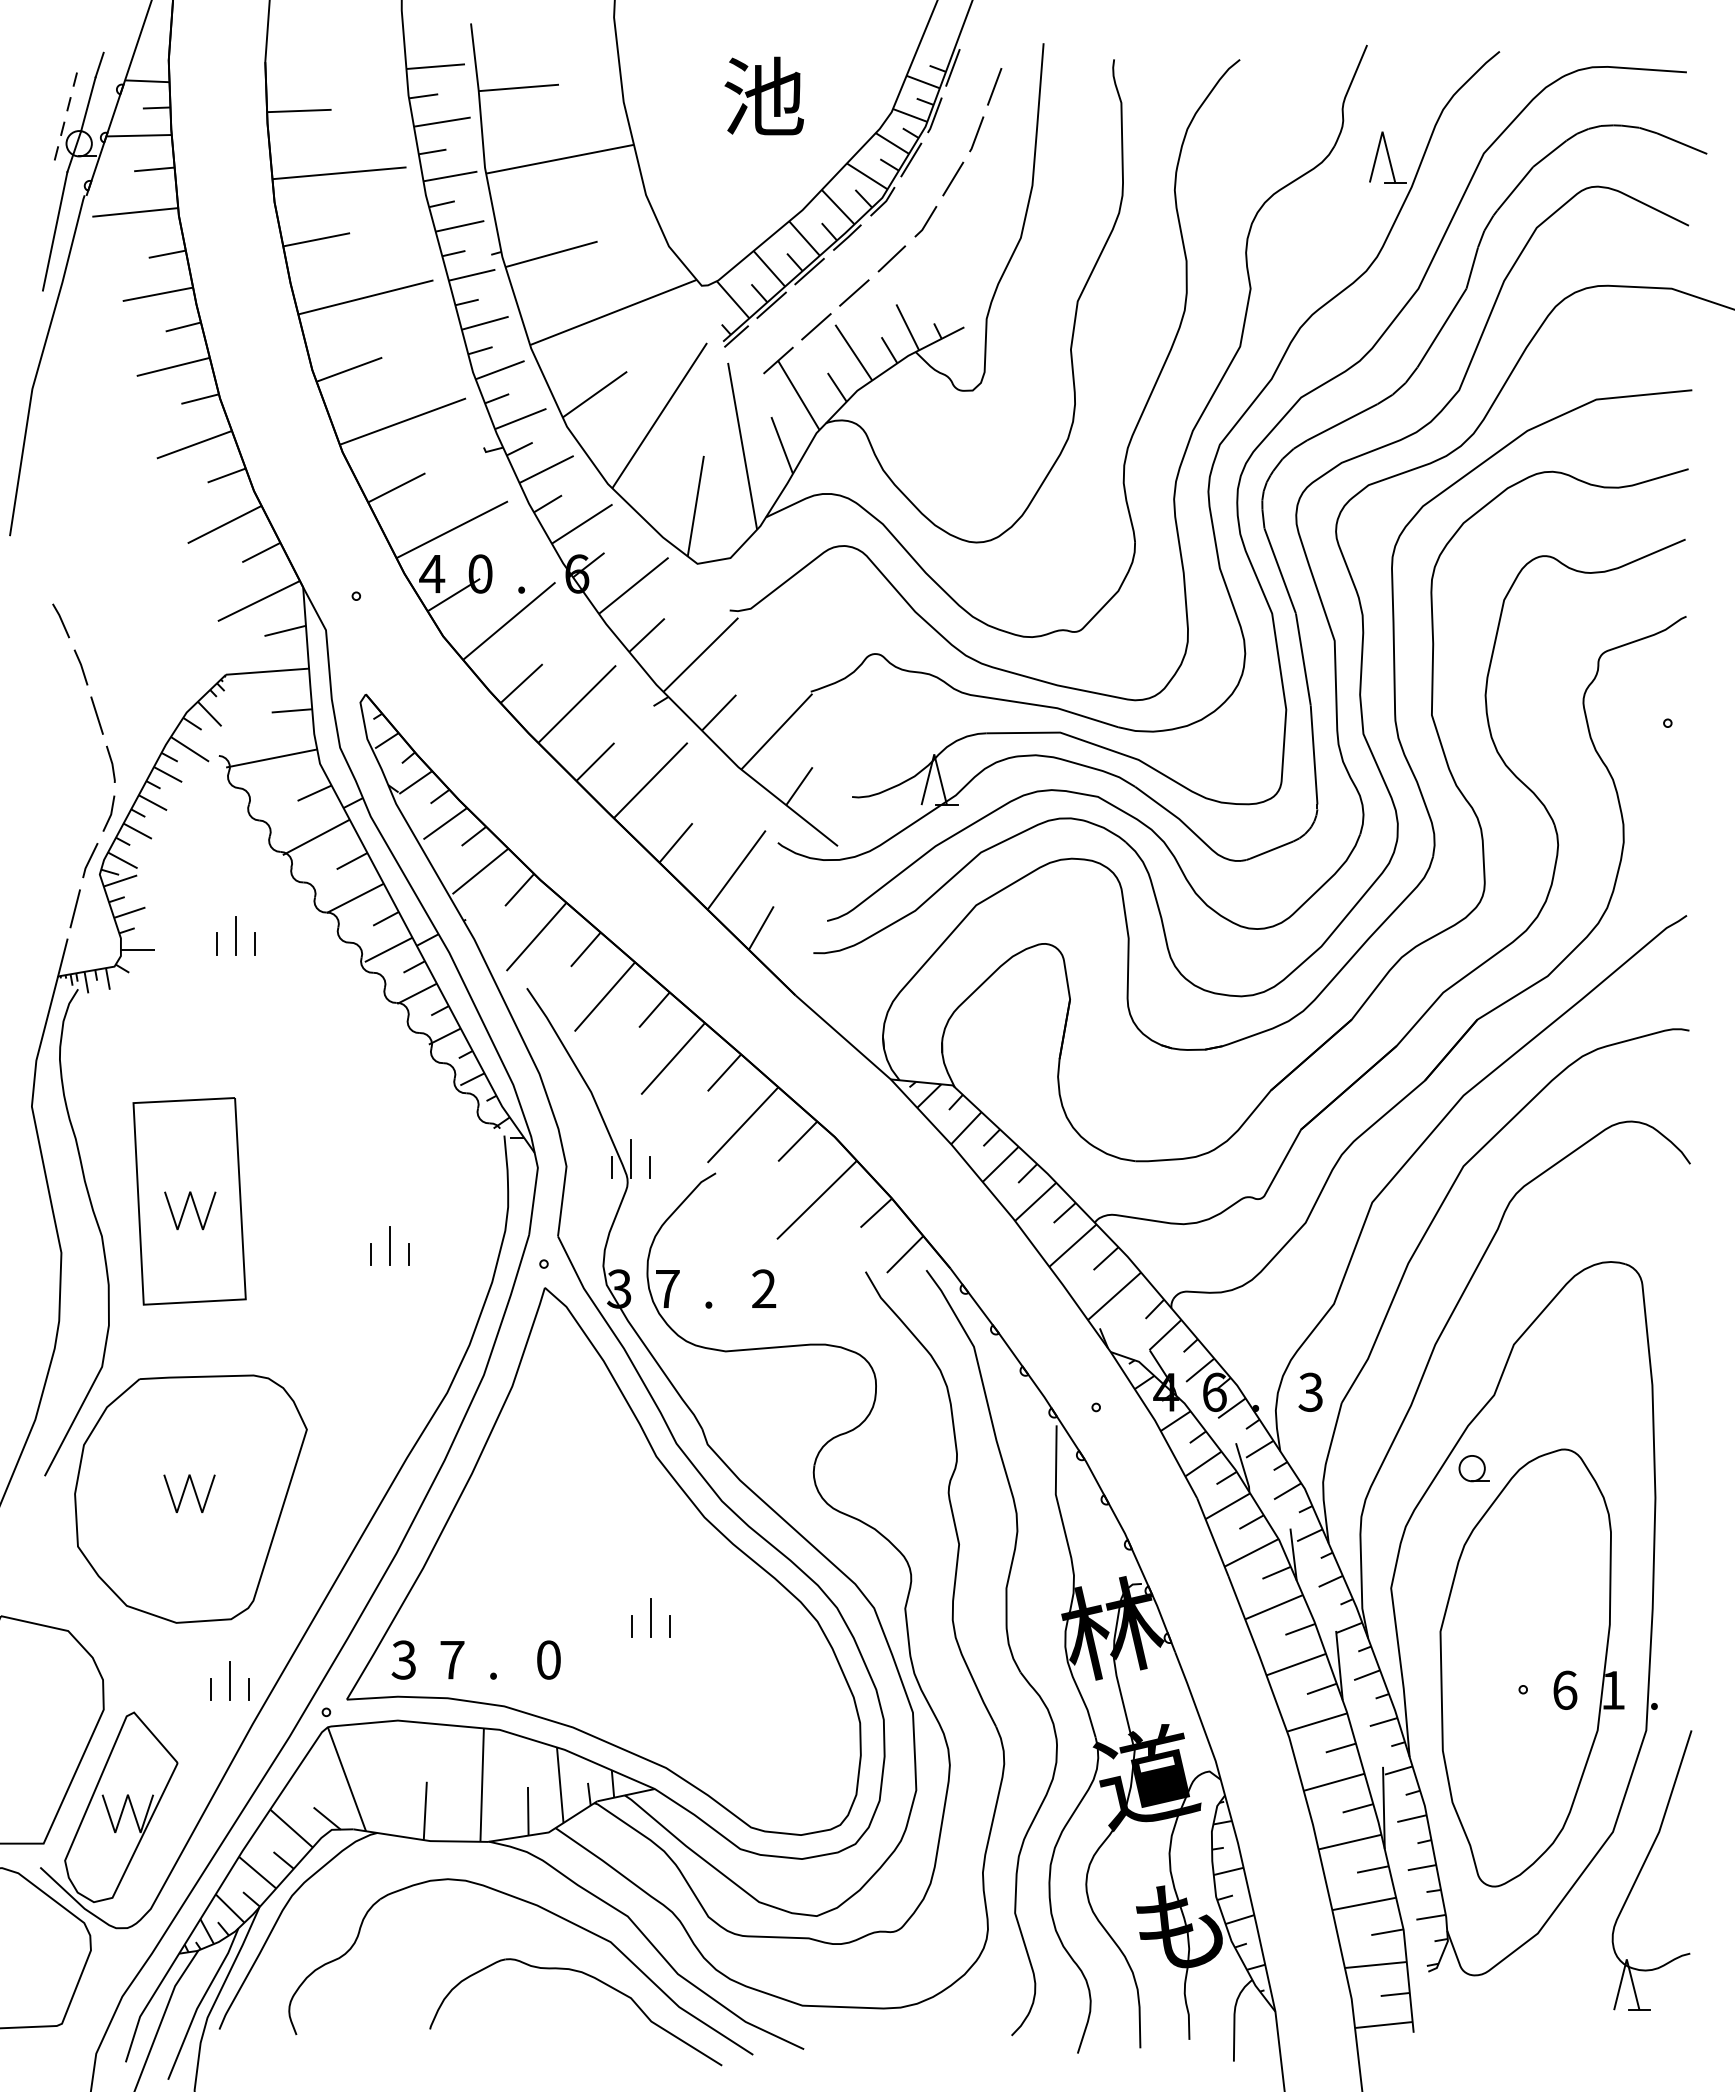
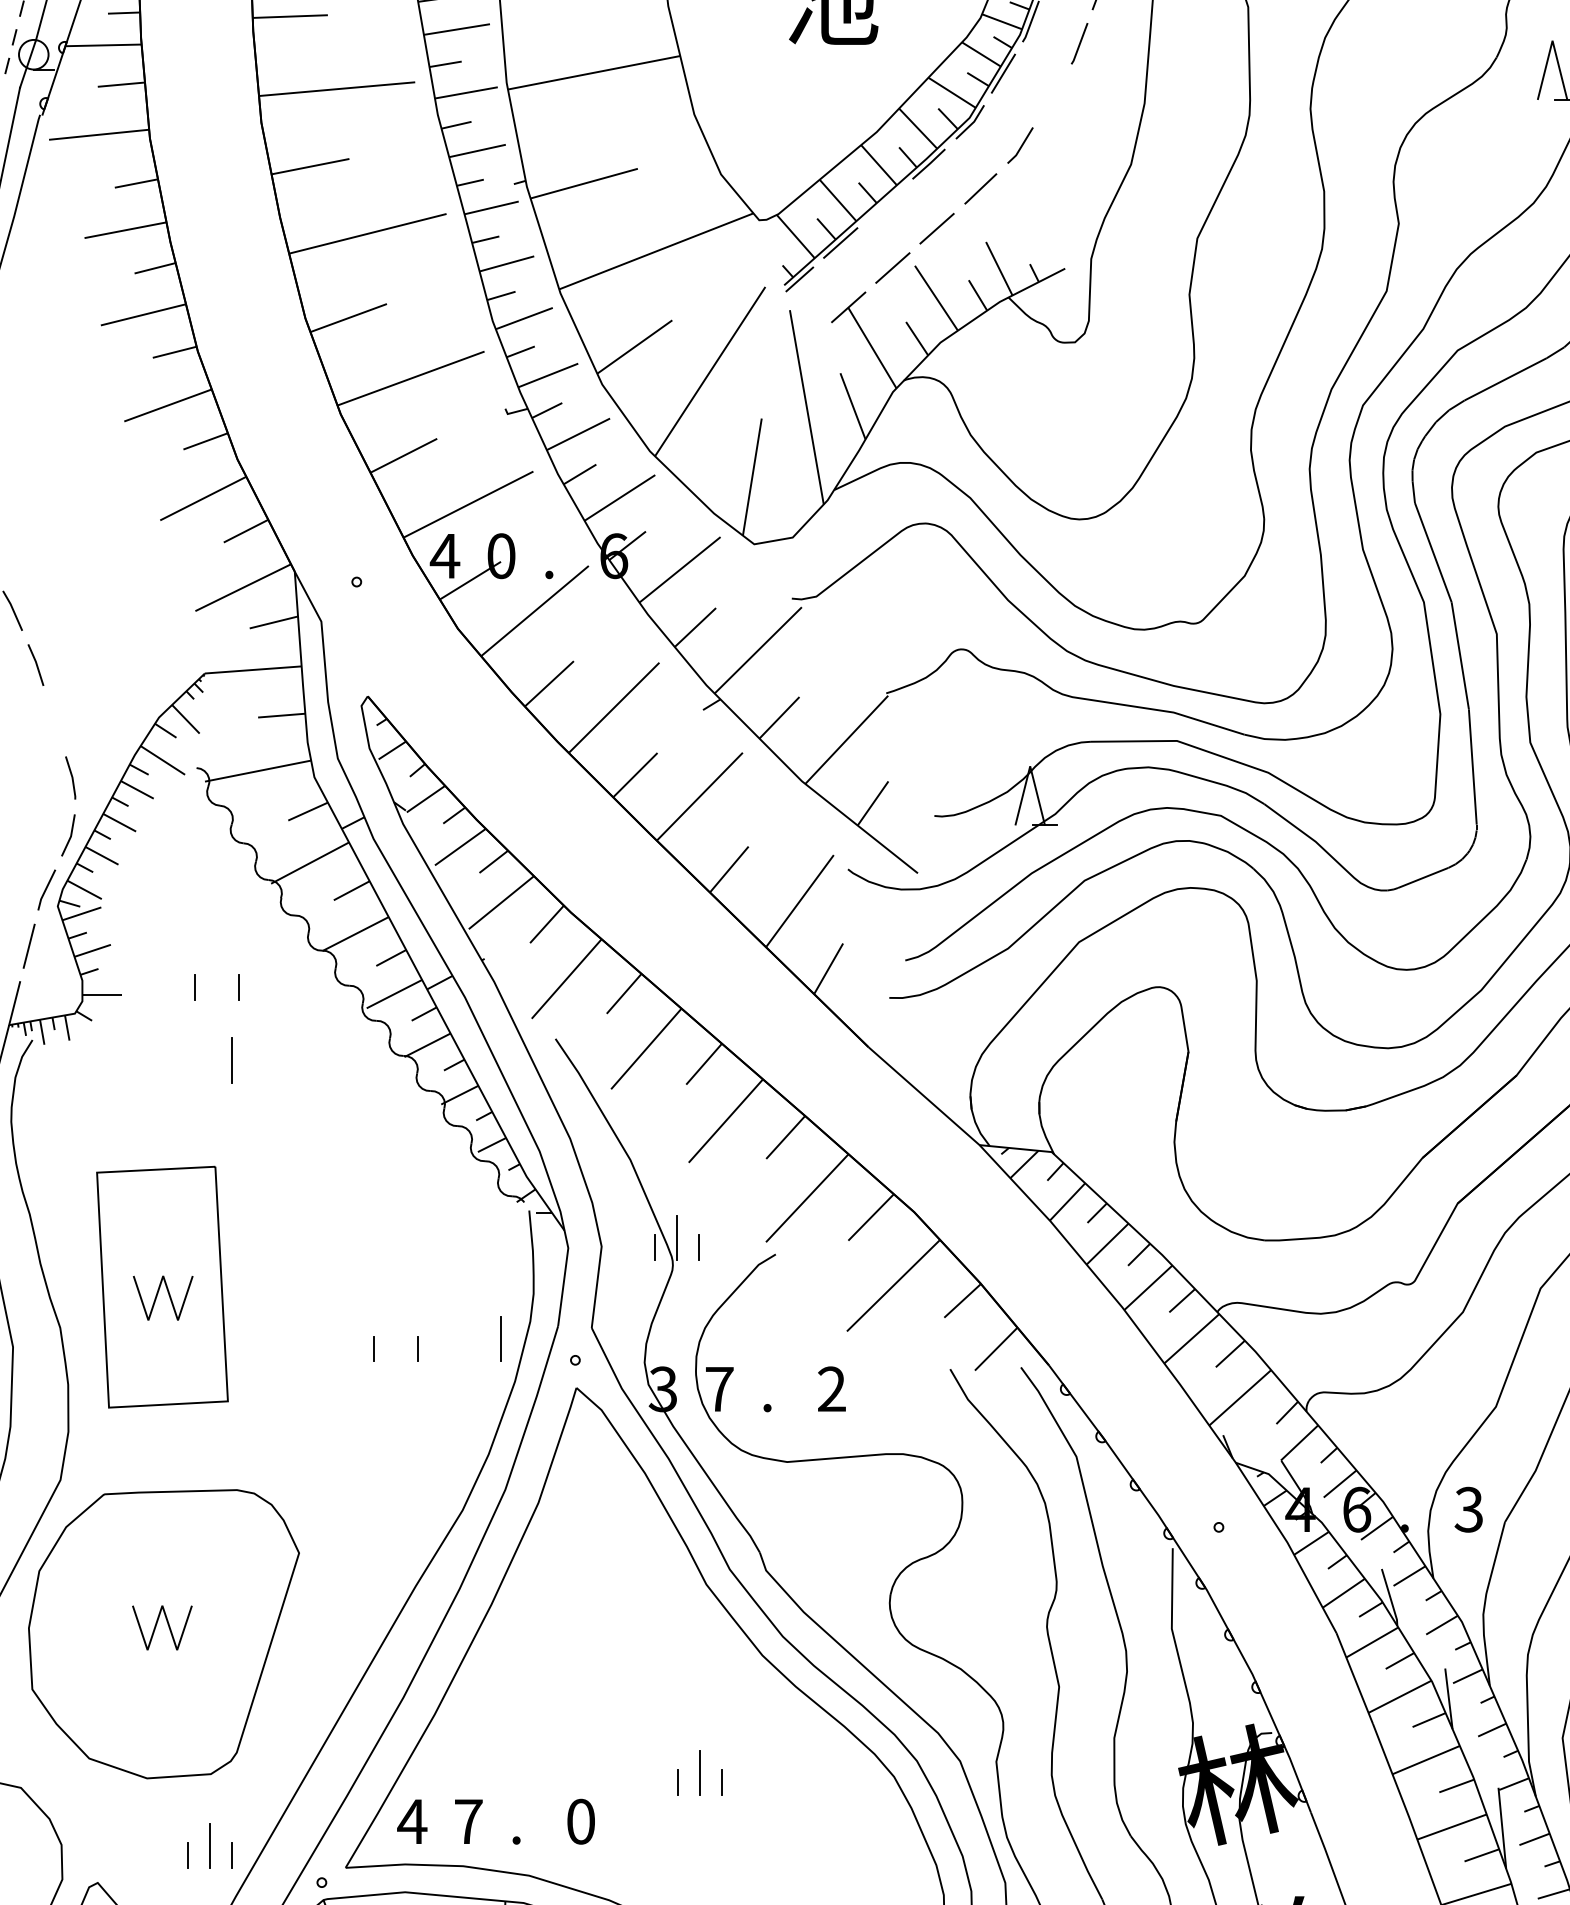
line: (953, 178) -> (1052, 95), removed
line: (809, 271) -> (884, 203), removed
line: (96, 715) -> (53, 721), removed
line: (235, 935) -> (231, 1060), moved
line: (389, 1245) -> (500, 1338), moved
text: (404, 1659) -> (412, 1821), 3 -> 4

